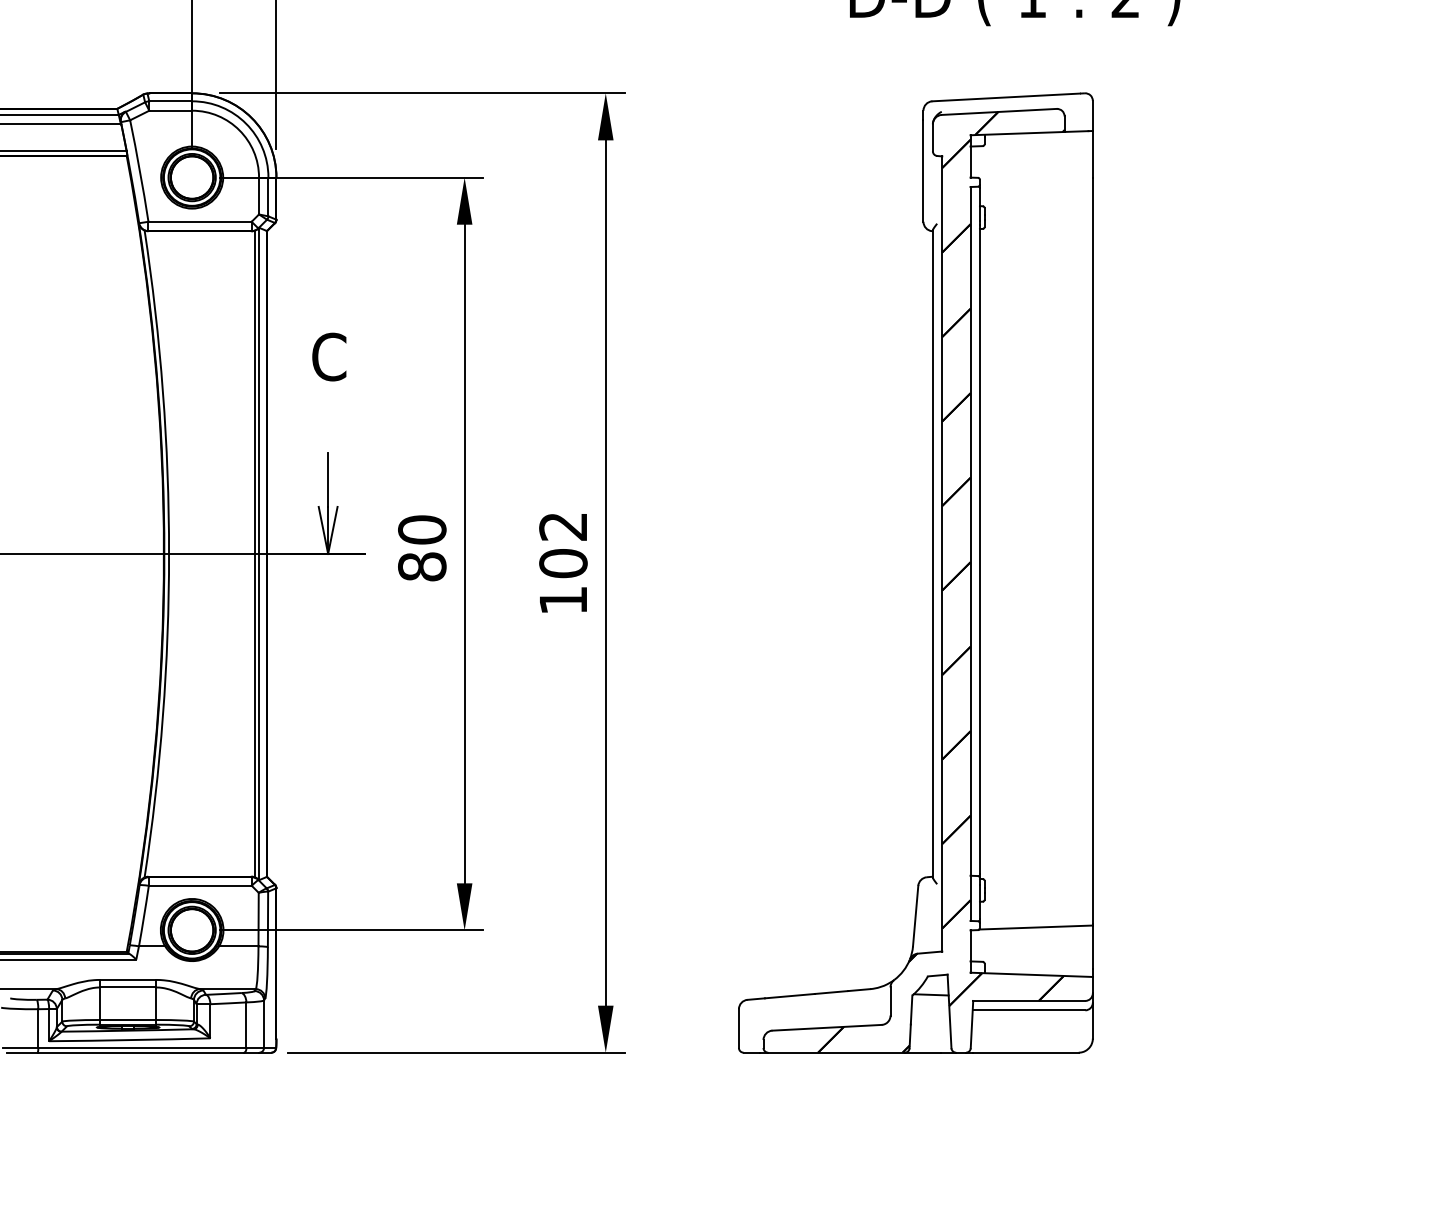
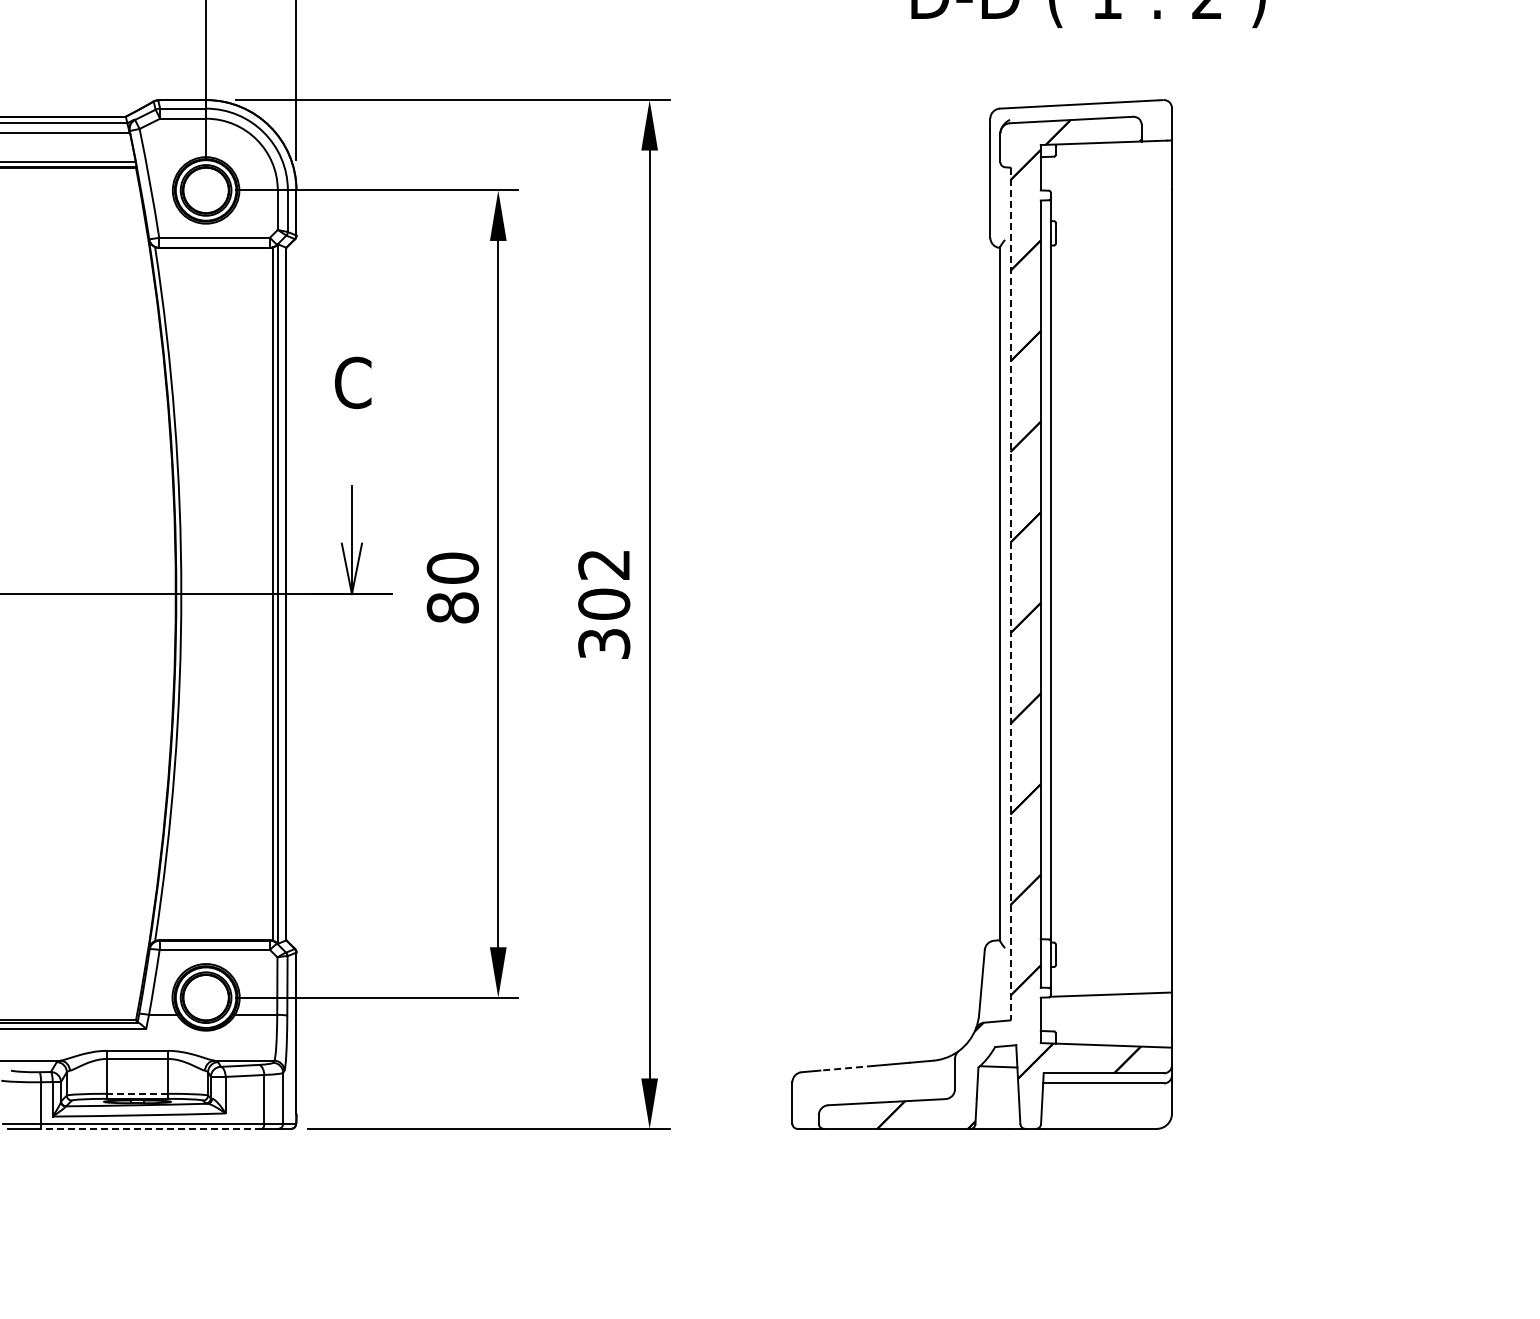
line: (942, 554) -> (1010, 594), solid -> dashed
text: (563, 600) -> (604, 643), 102 -> 302
line: (790, 996) -> (847, 1068), solid -> dashed
line: (127, 1019) -> (136, 1093), solid -> dashed
line: (140, 1052) -> (150, 1128), solid -> dashed

